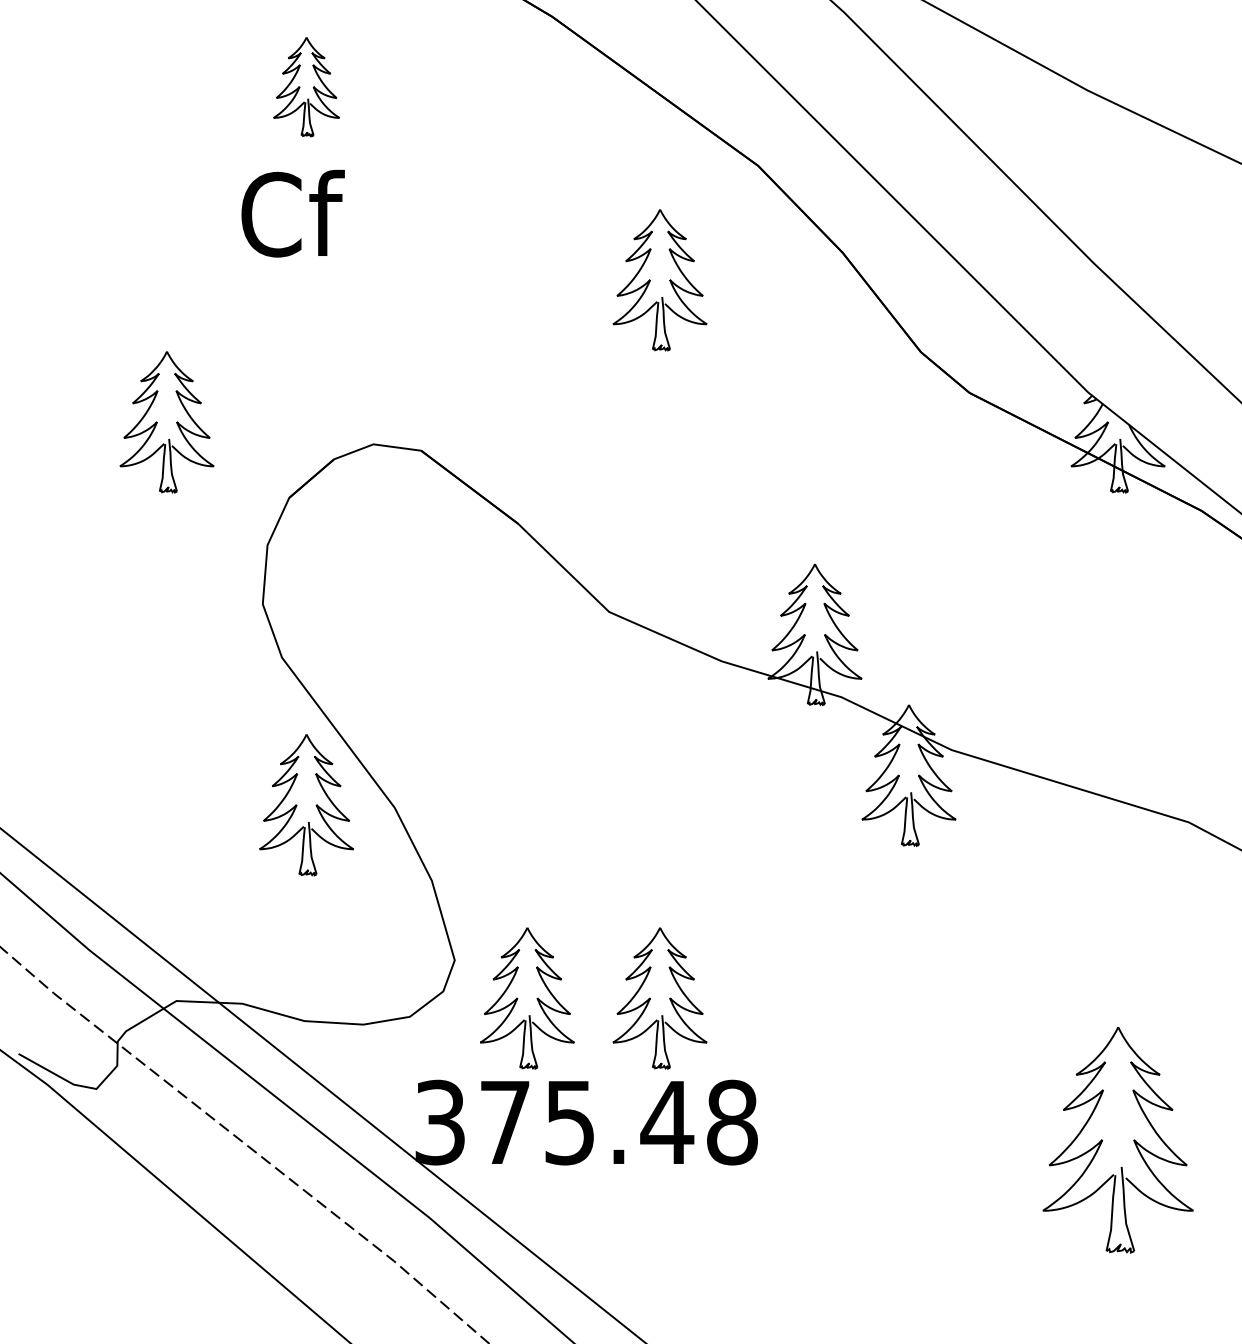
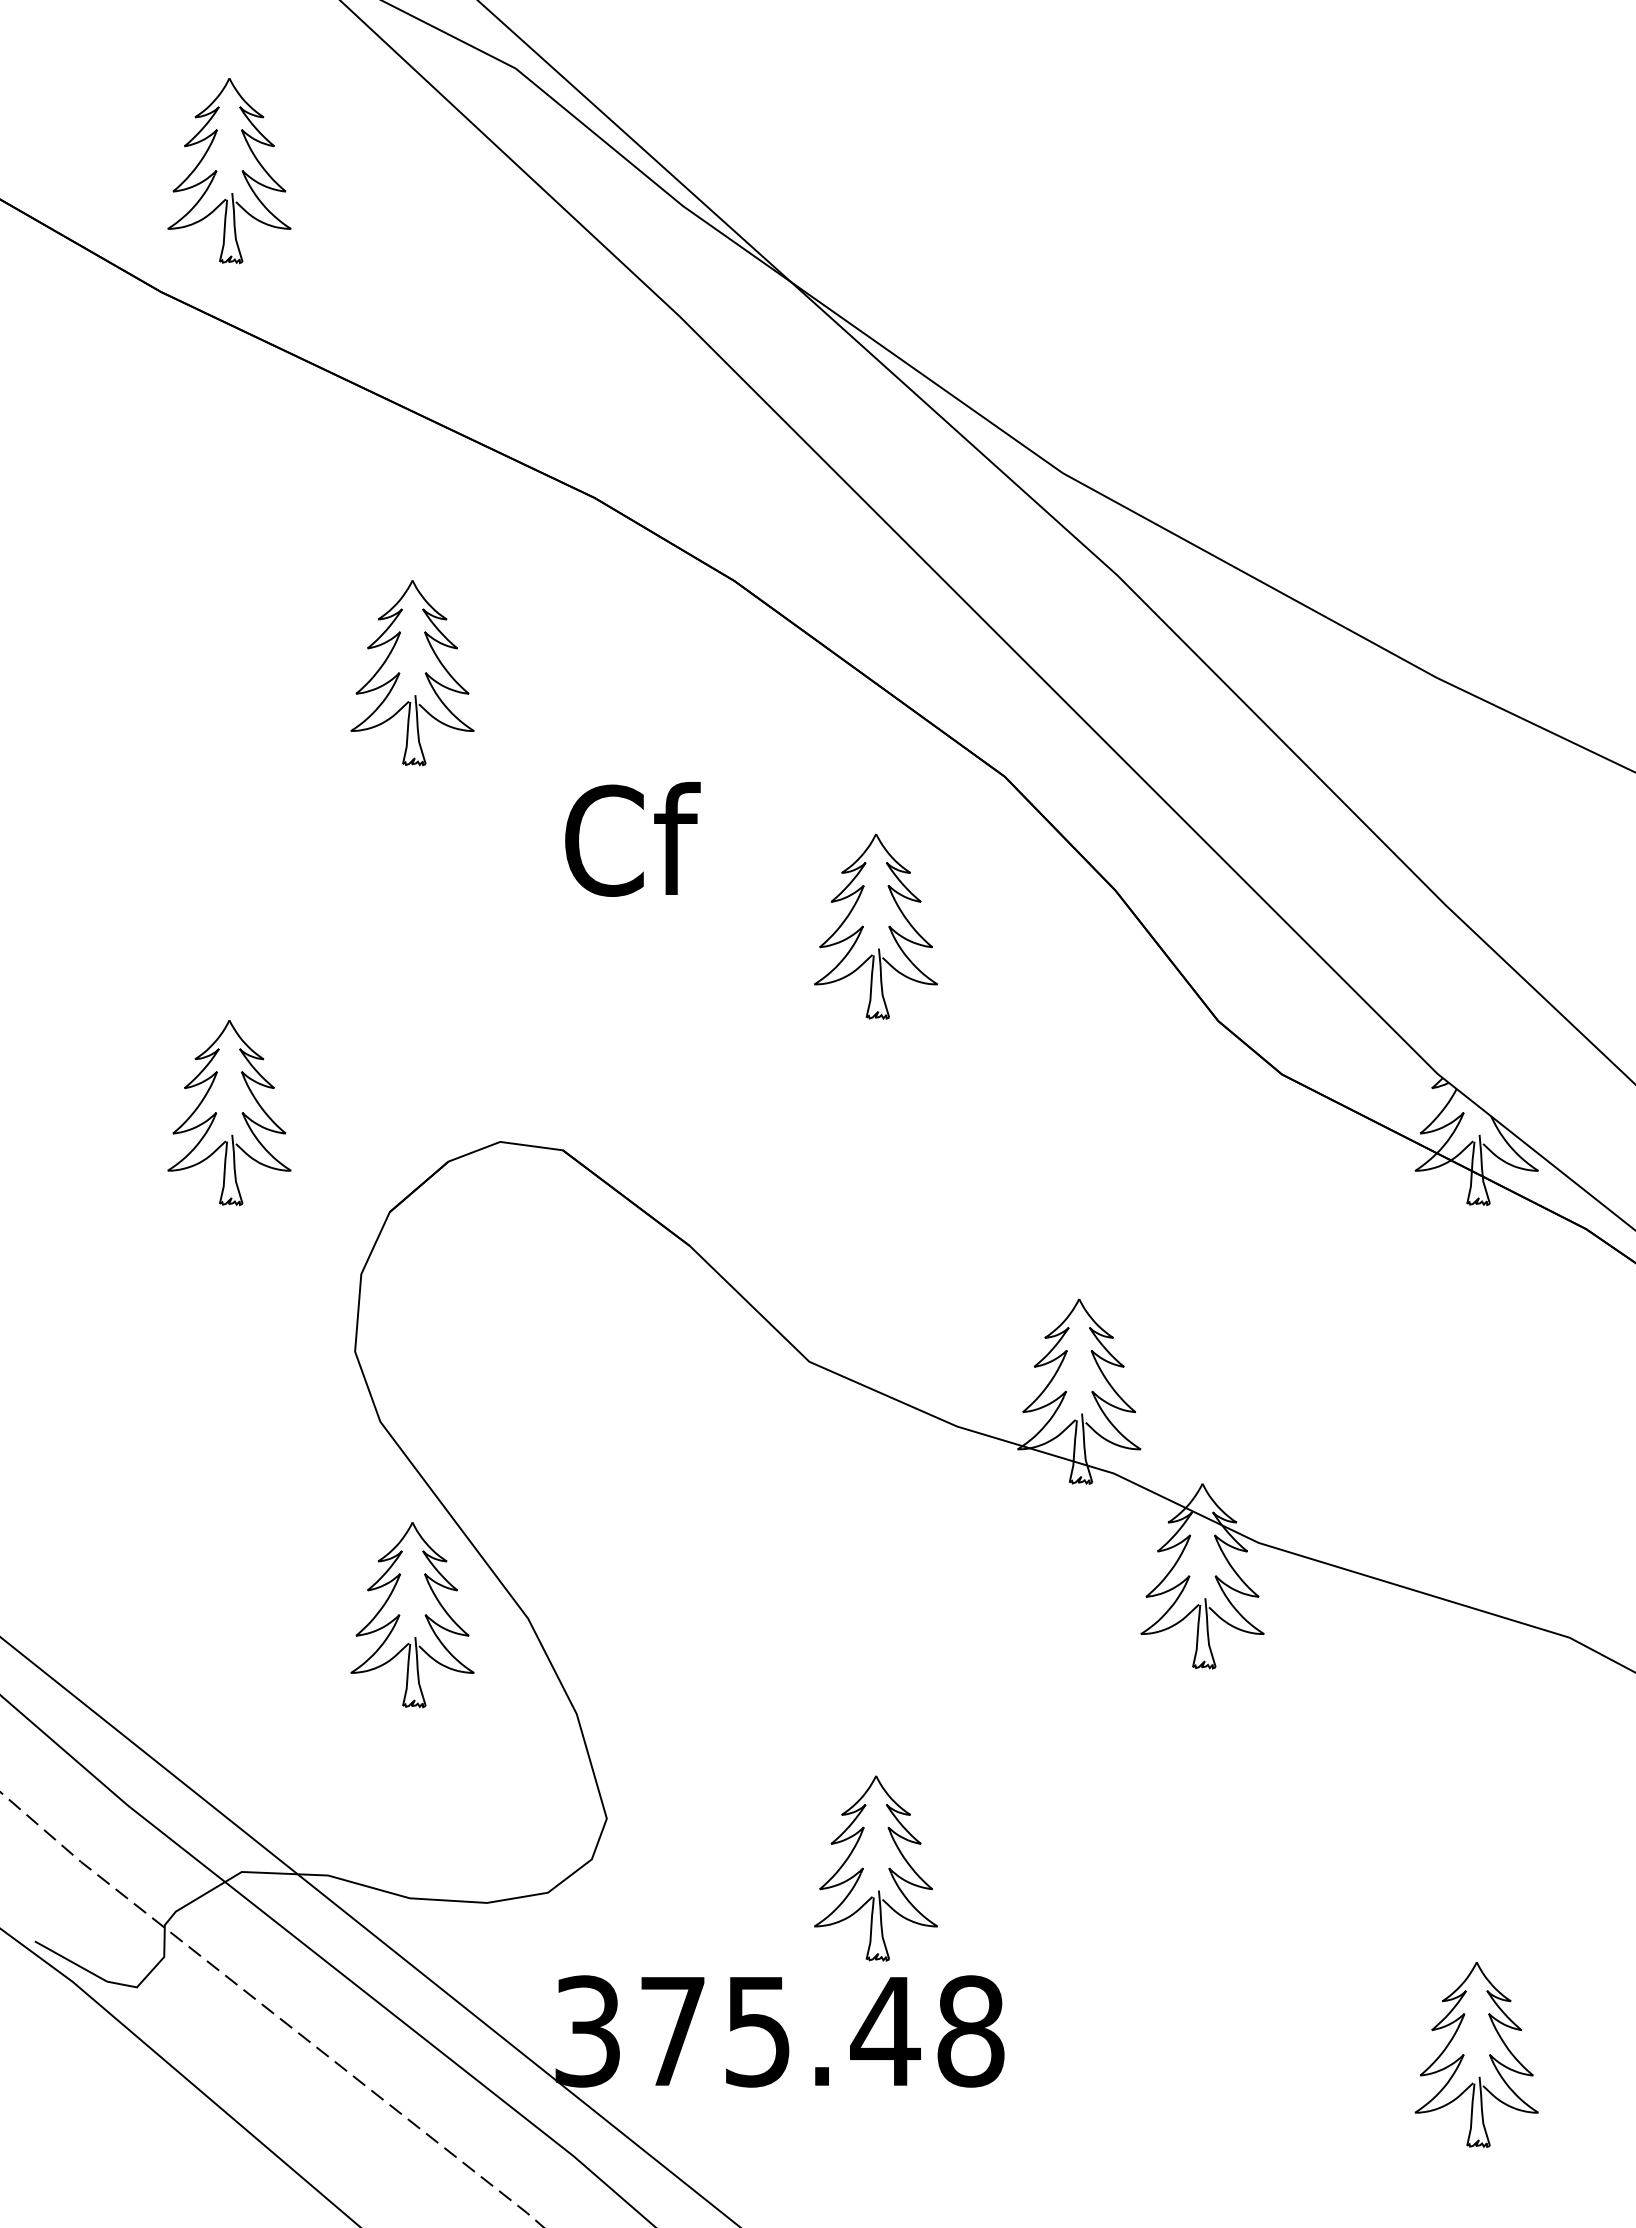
part: (306, 87) -> (412, 673), size x1.43
text: (292, 213) -> (632, 839), moved
part: (517, 998) -> (689, 1868), removed
part: (1117, 1140) -> (1476, 2055), size x0.62

